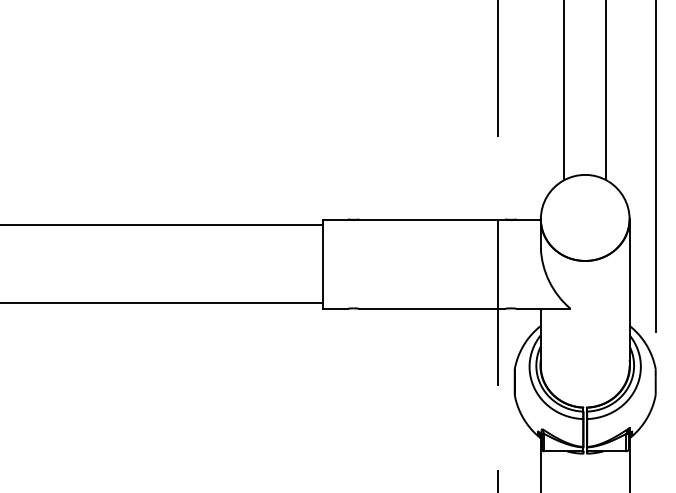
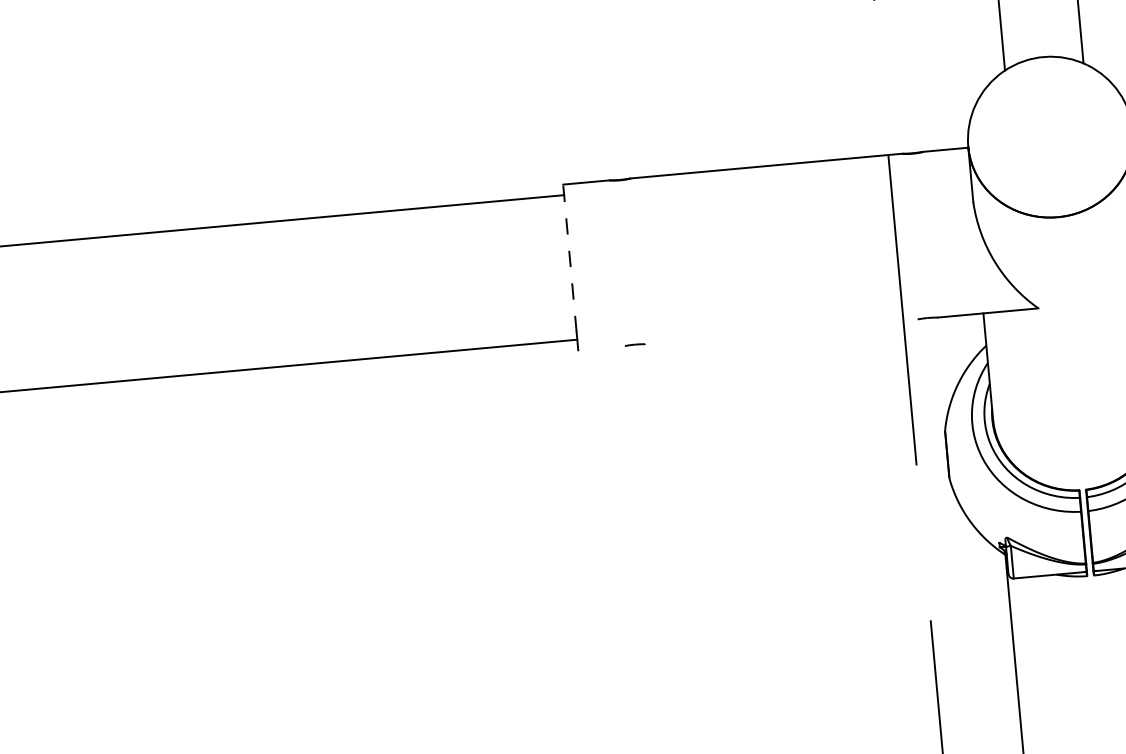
line: (323, 259) -> (570, 258), solid -> dashed
line: (335, 308) -> (601, 347), removed
line: (432, 308) -> (781, 331), removed

